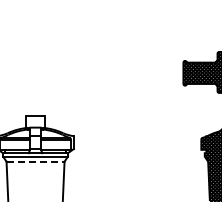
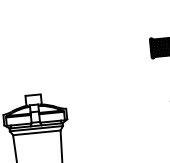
line: (35, 161) -> (36, 132), dashed -> solid

